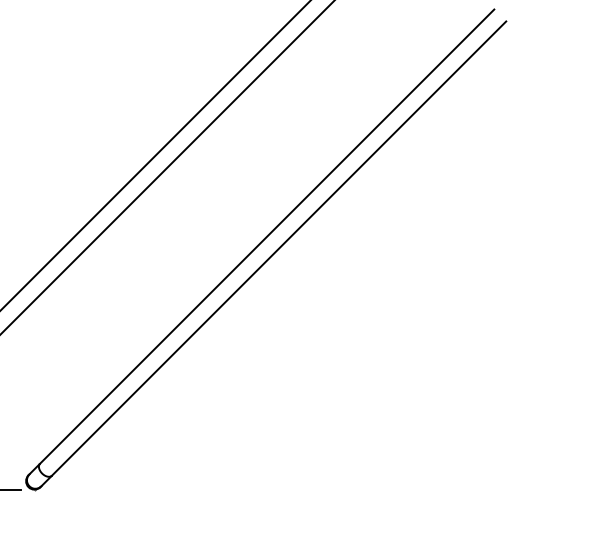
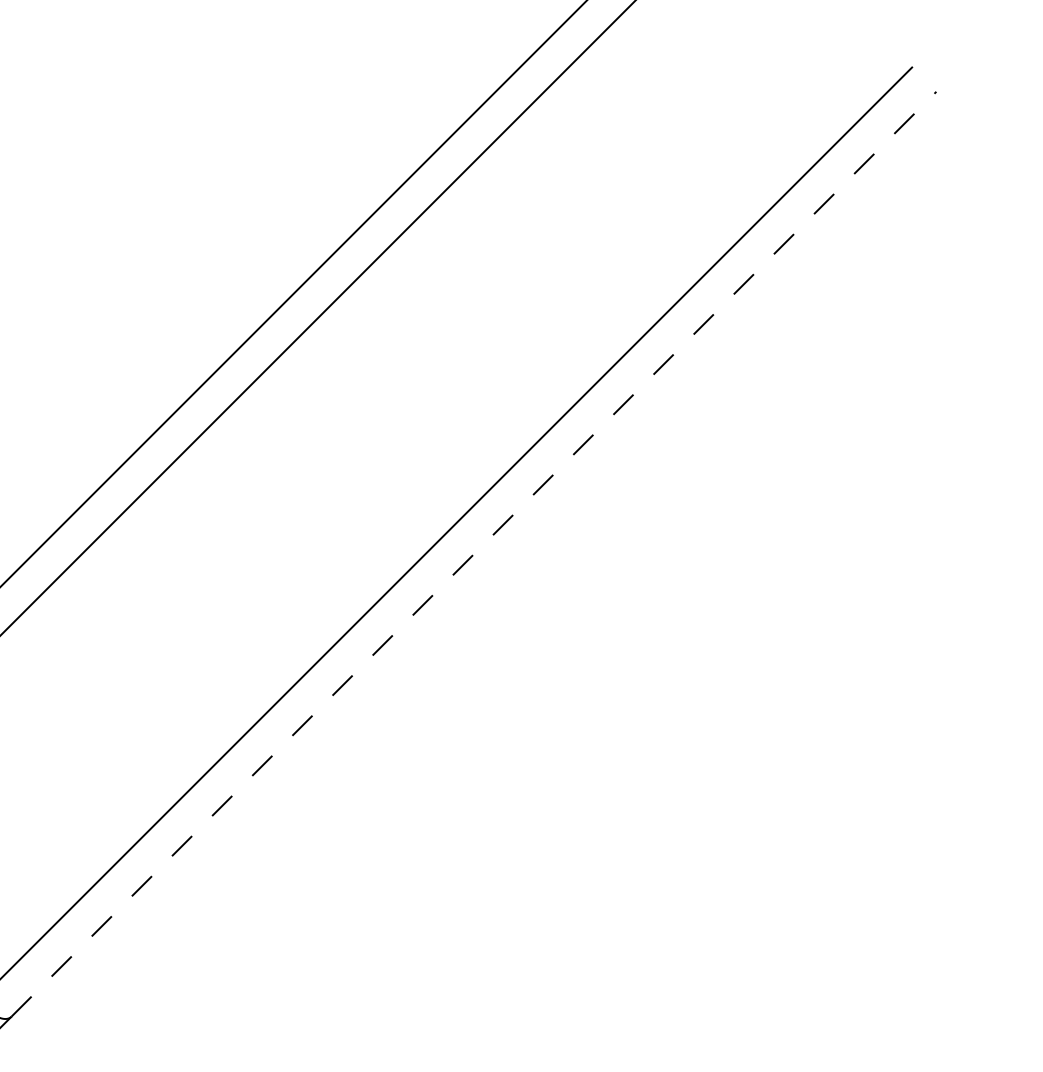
line: (279, 248) -> (474, 554), solid -> dashed

